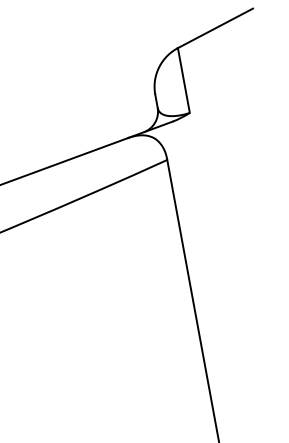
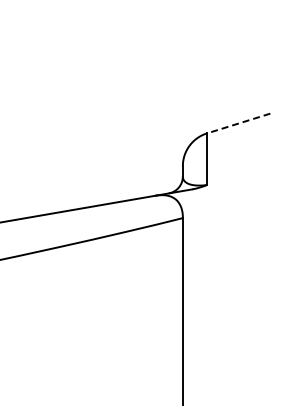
line: (215, 28) -> (238, 123), solid -> dashed

